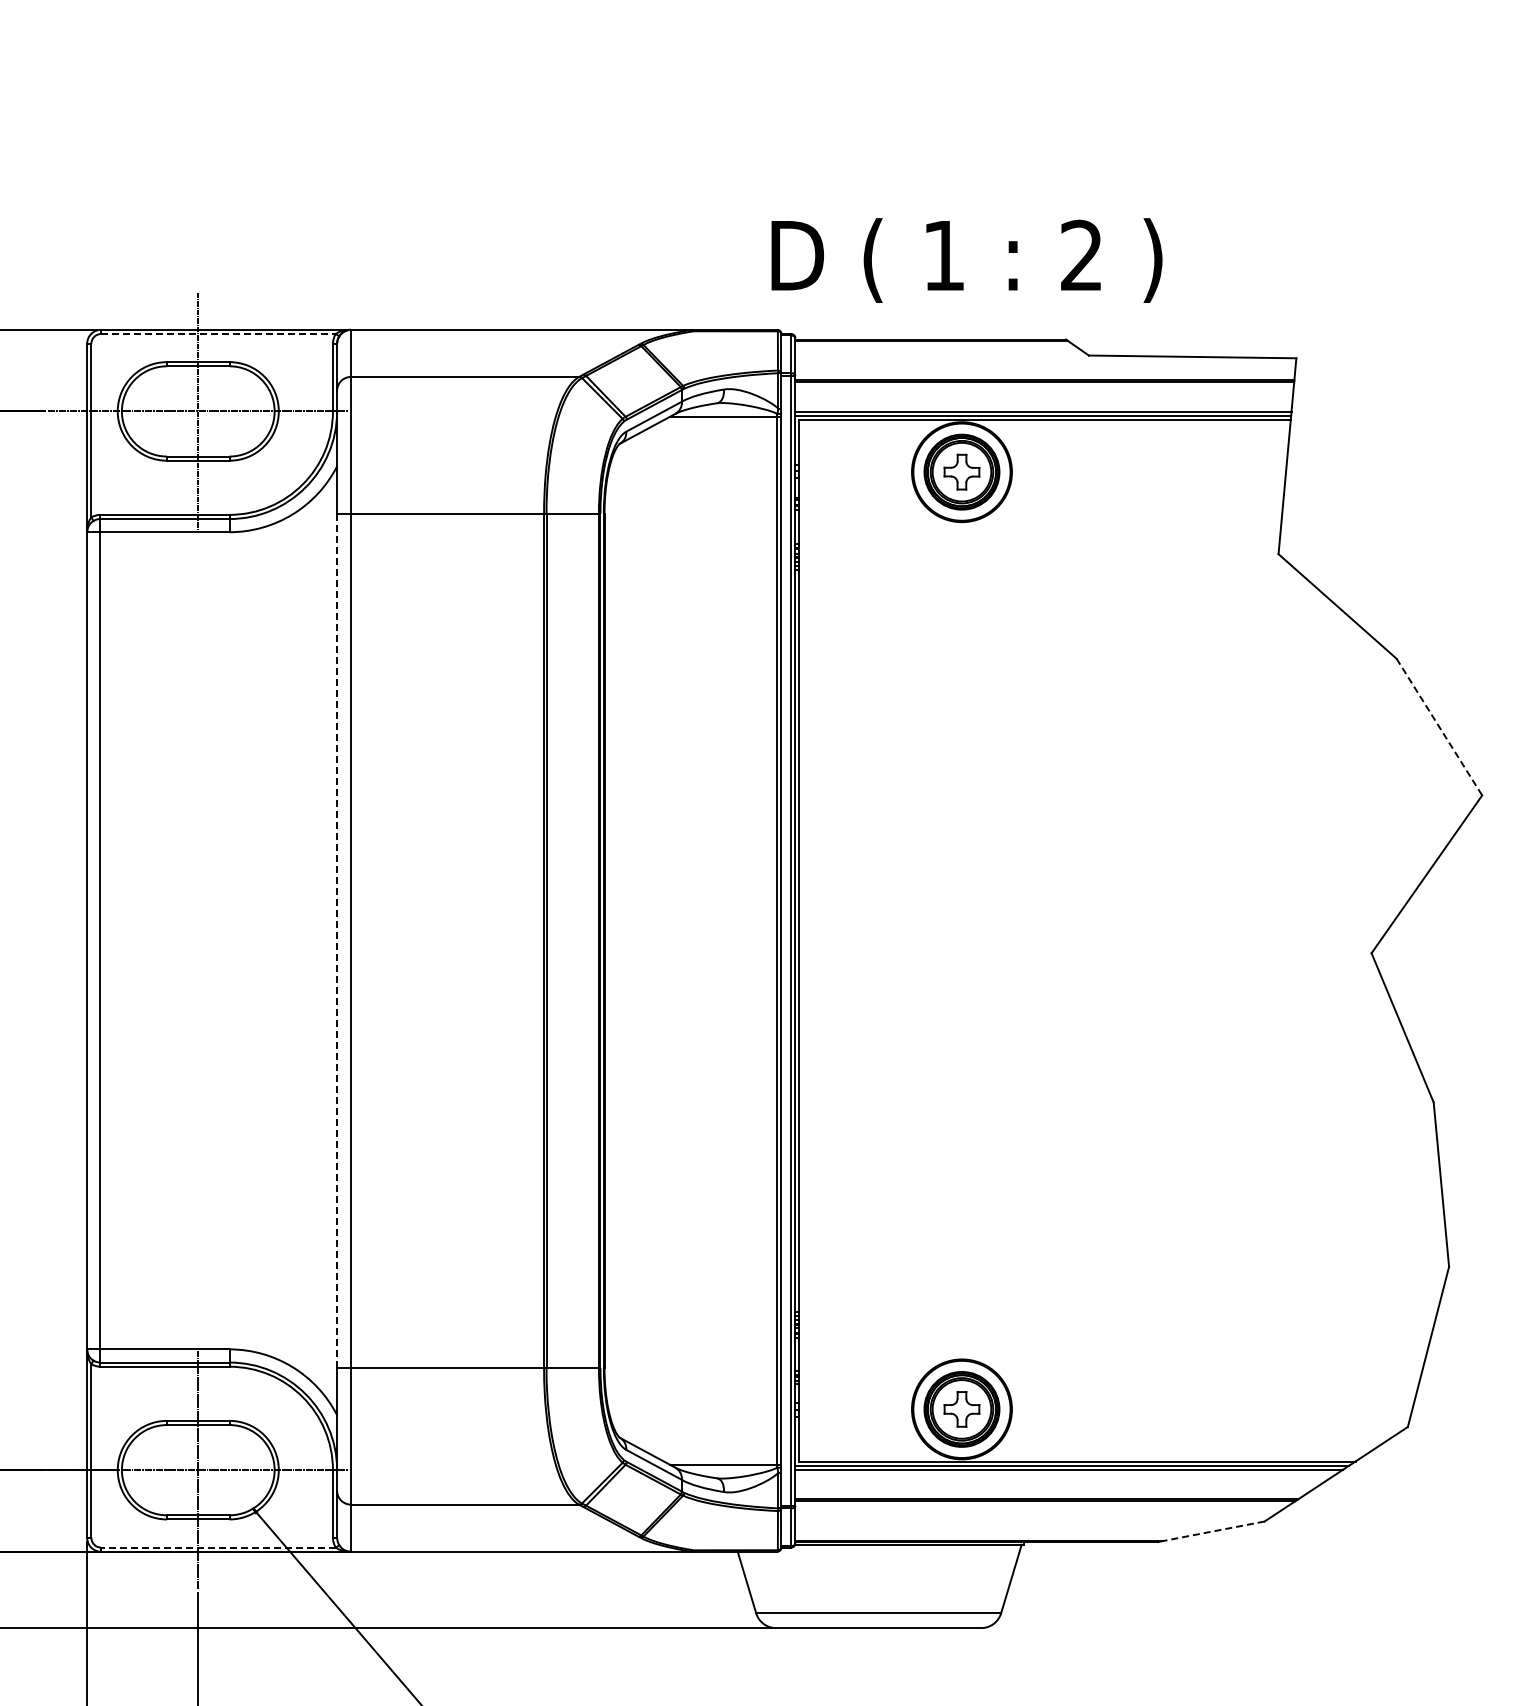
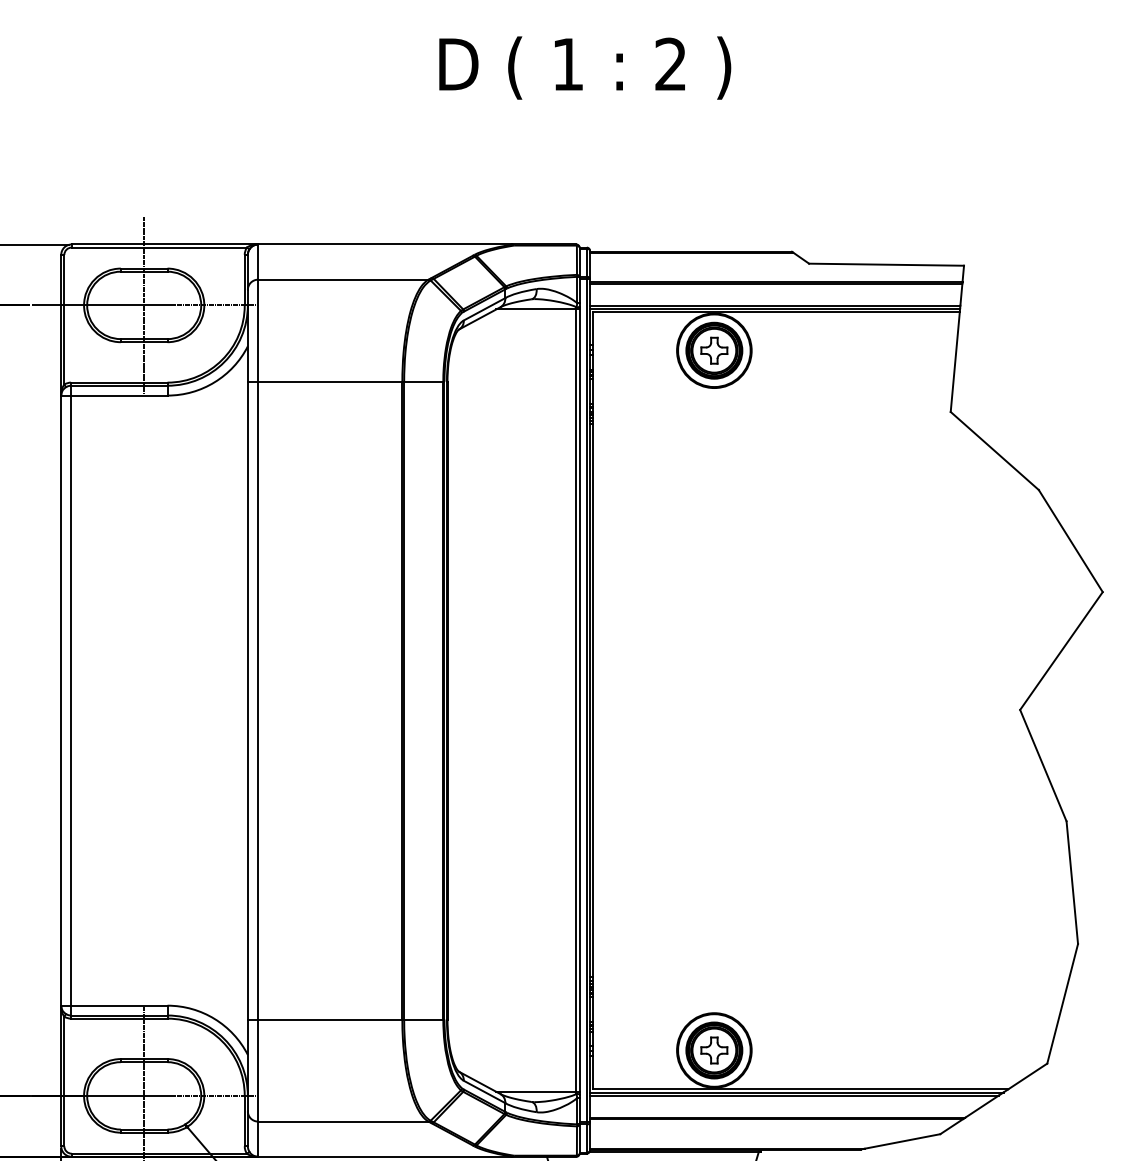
text: (966, 260) -> (584, 68), moved
line: (218, 334) -> (159, 247), dashed -> solid
line: (1439, 727) -> (1070, 541), dashed -> solid
line: (337, 941) -> (248, 701), dashed -> solid
line: (1213, 1531) -> (902, 1141), dashed -> solid
line: (217, 1547) -> (158, 1153), dashed -> solid

